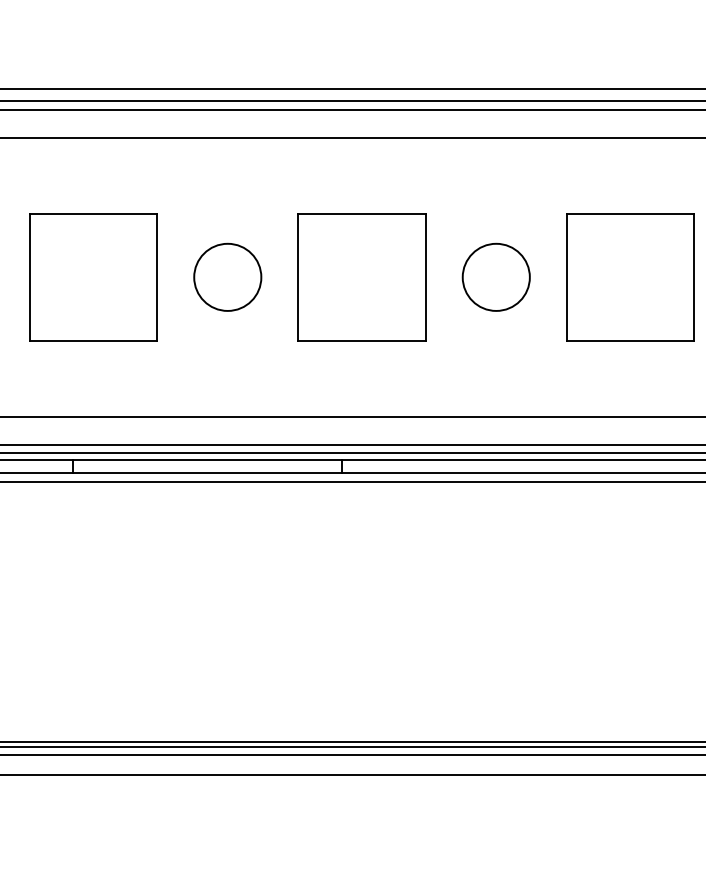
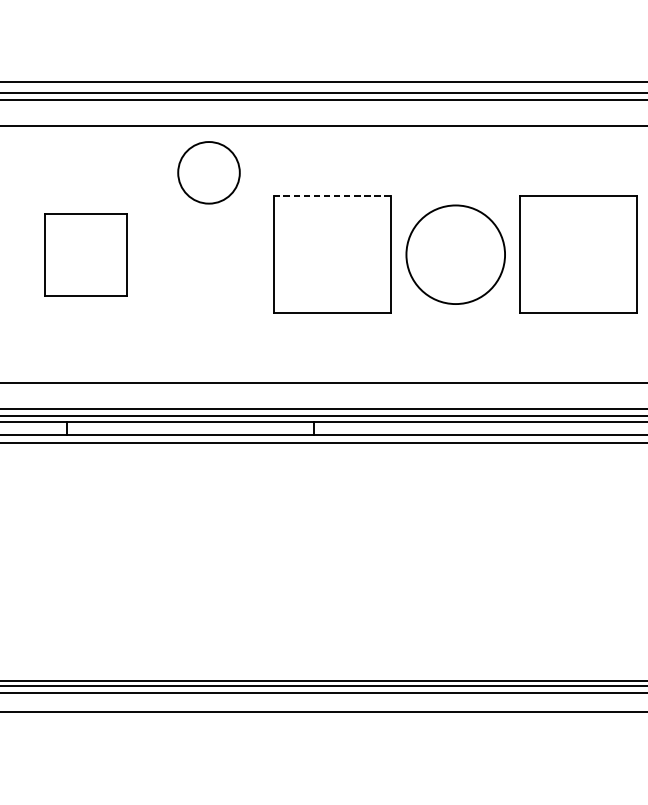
line: (362, 213) -> (332, 195), solid -> dashed
circle: (227, 276) -> (208, 172), moved
circle: (495, 276) -> (454, 253), size x1.6
part: (93, 277) -> (85, 254), size x0.7

